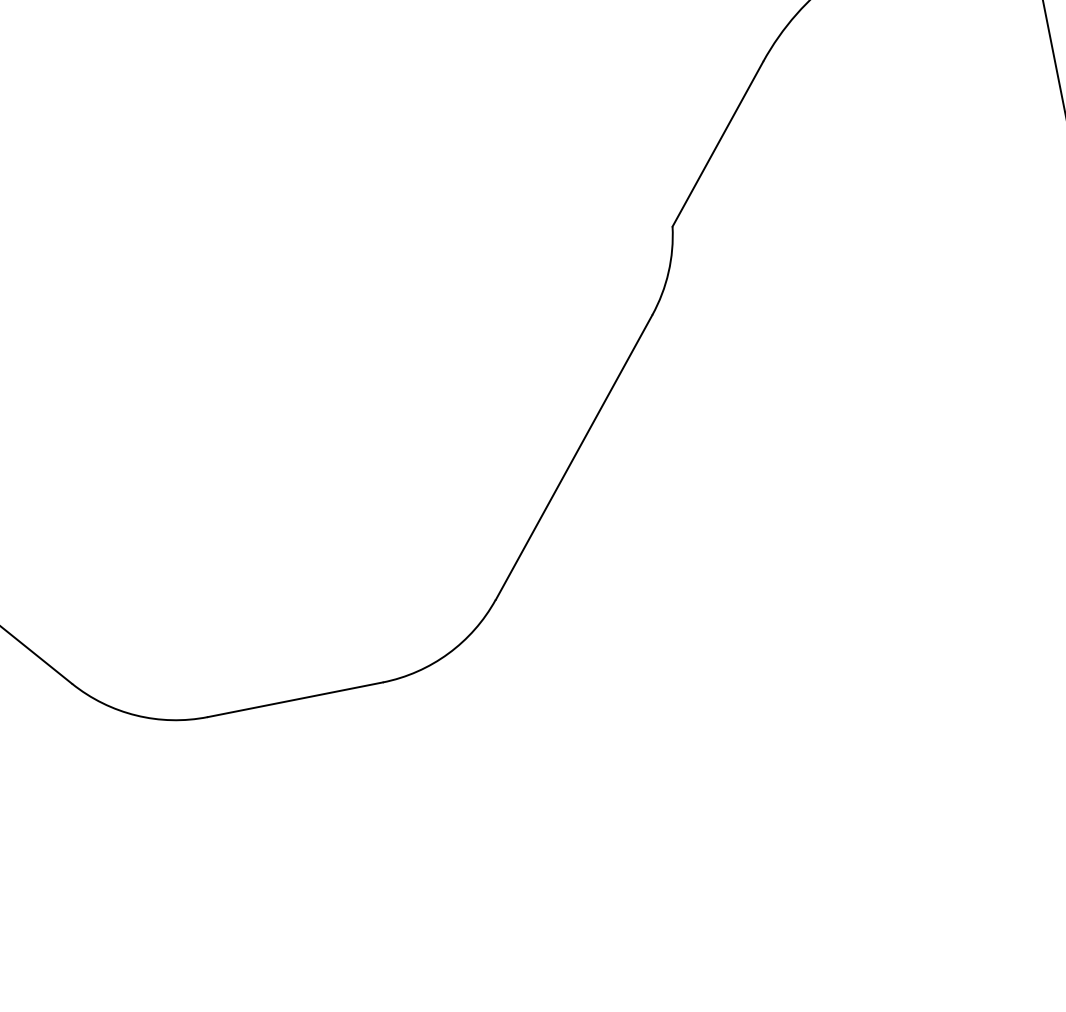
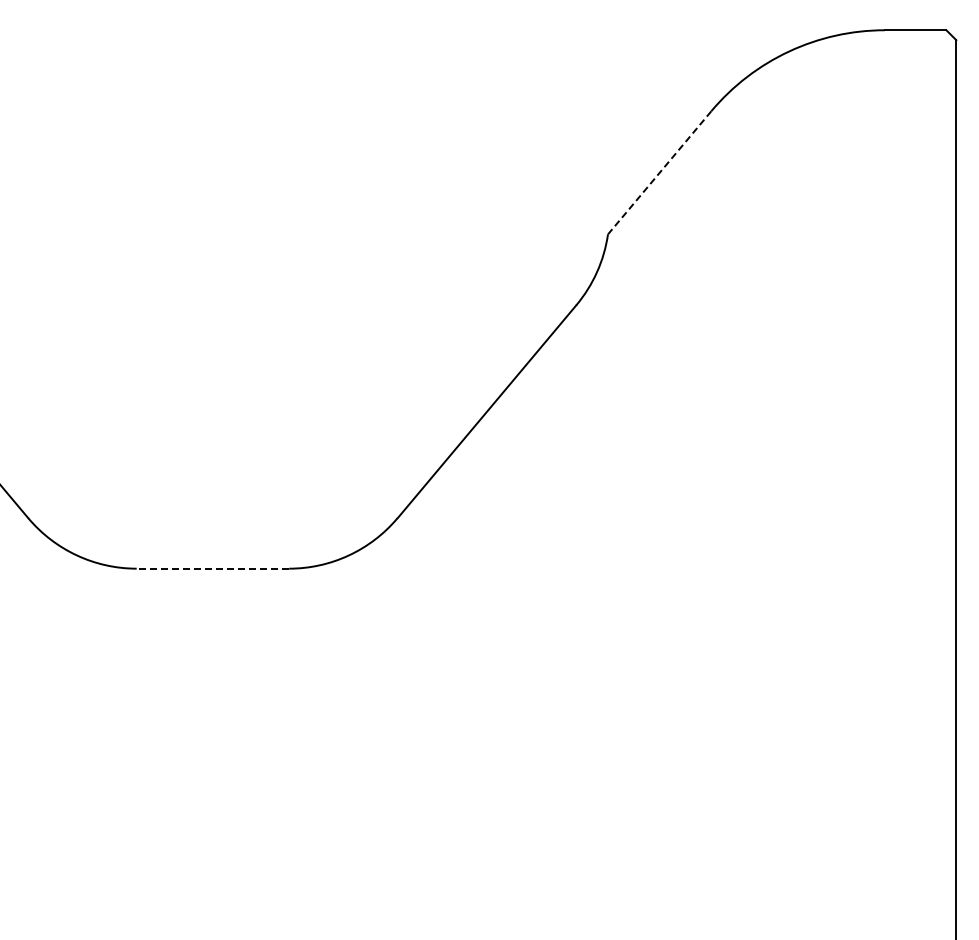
line: (717, 145) -> (659, 173), solid -> dashed
line: (294, 699) -> (212, 568), solid -> dashed

